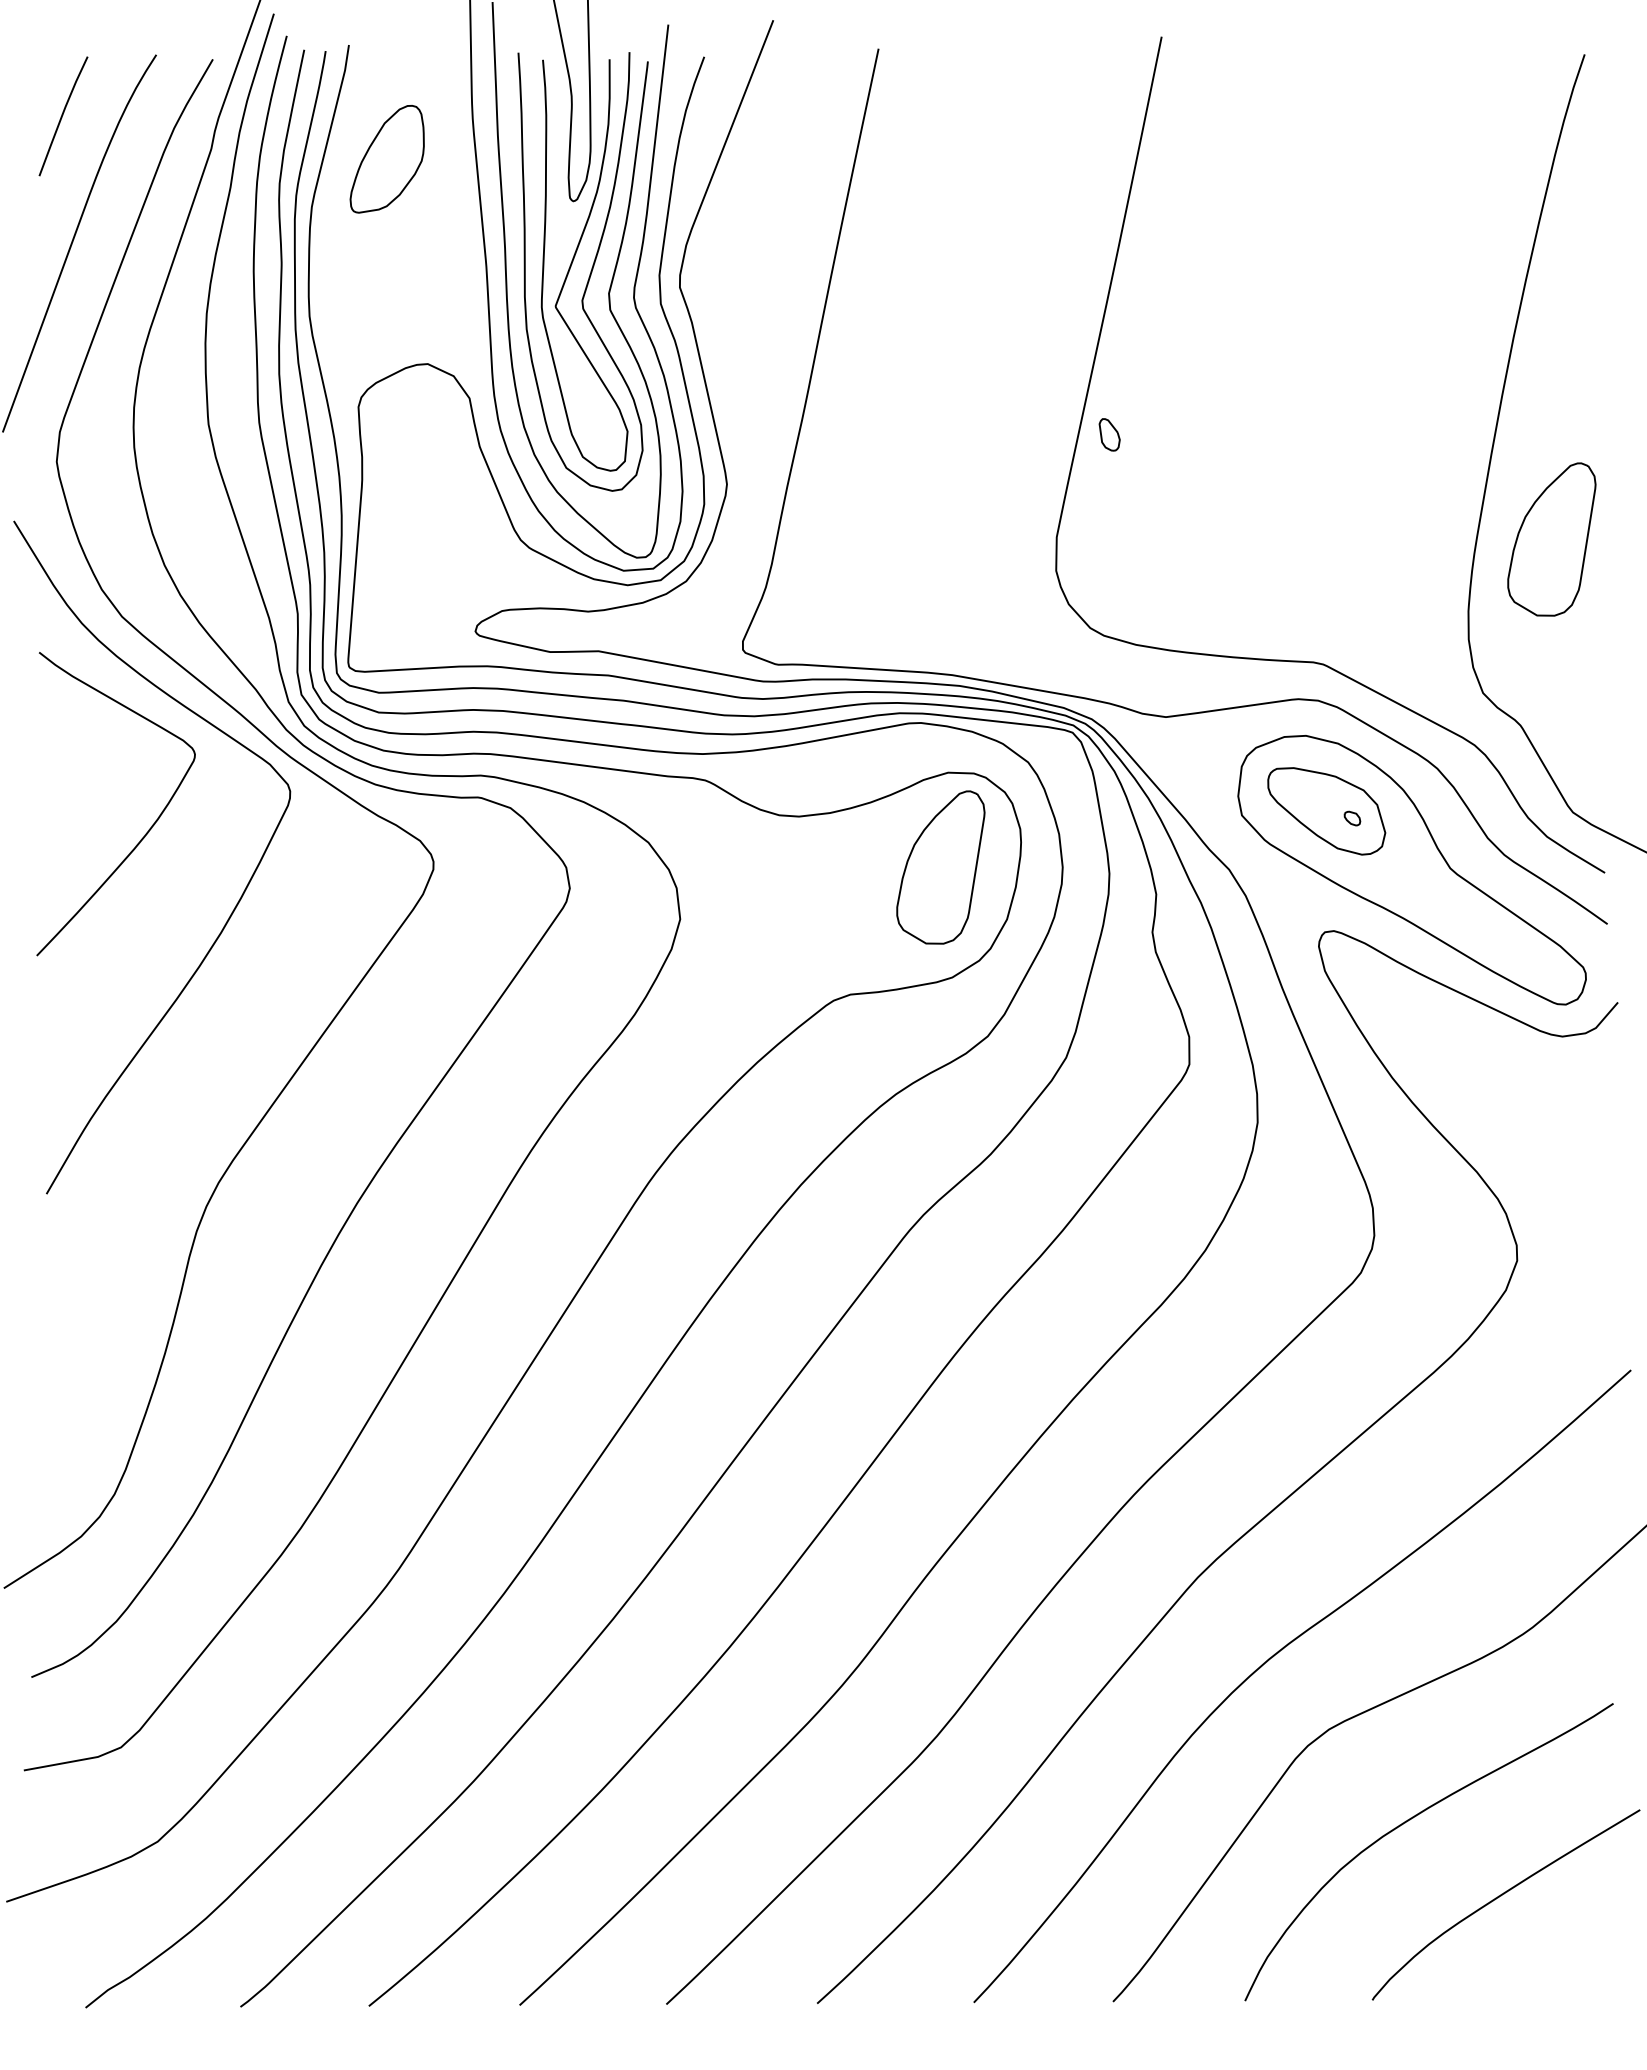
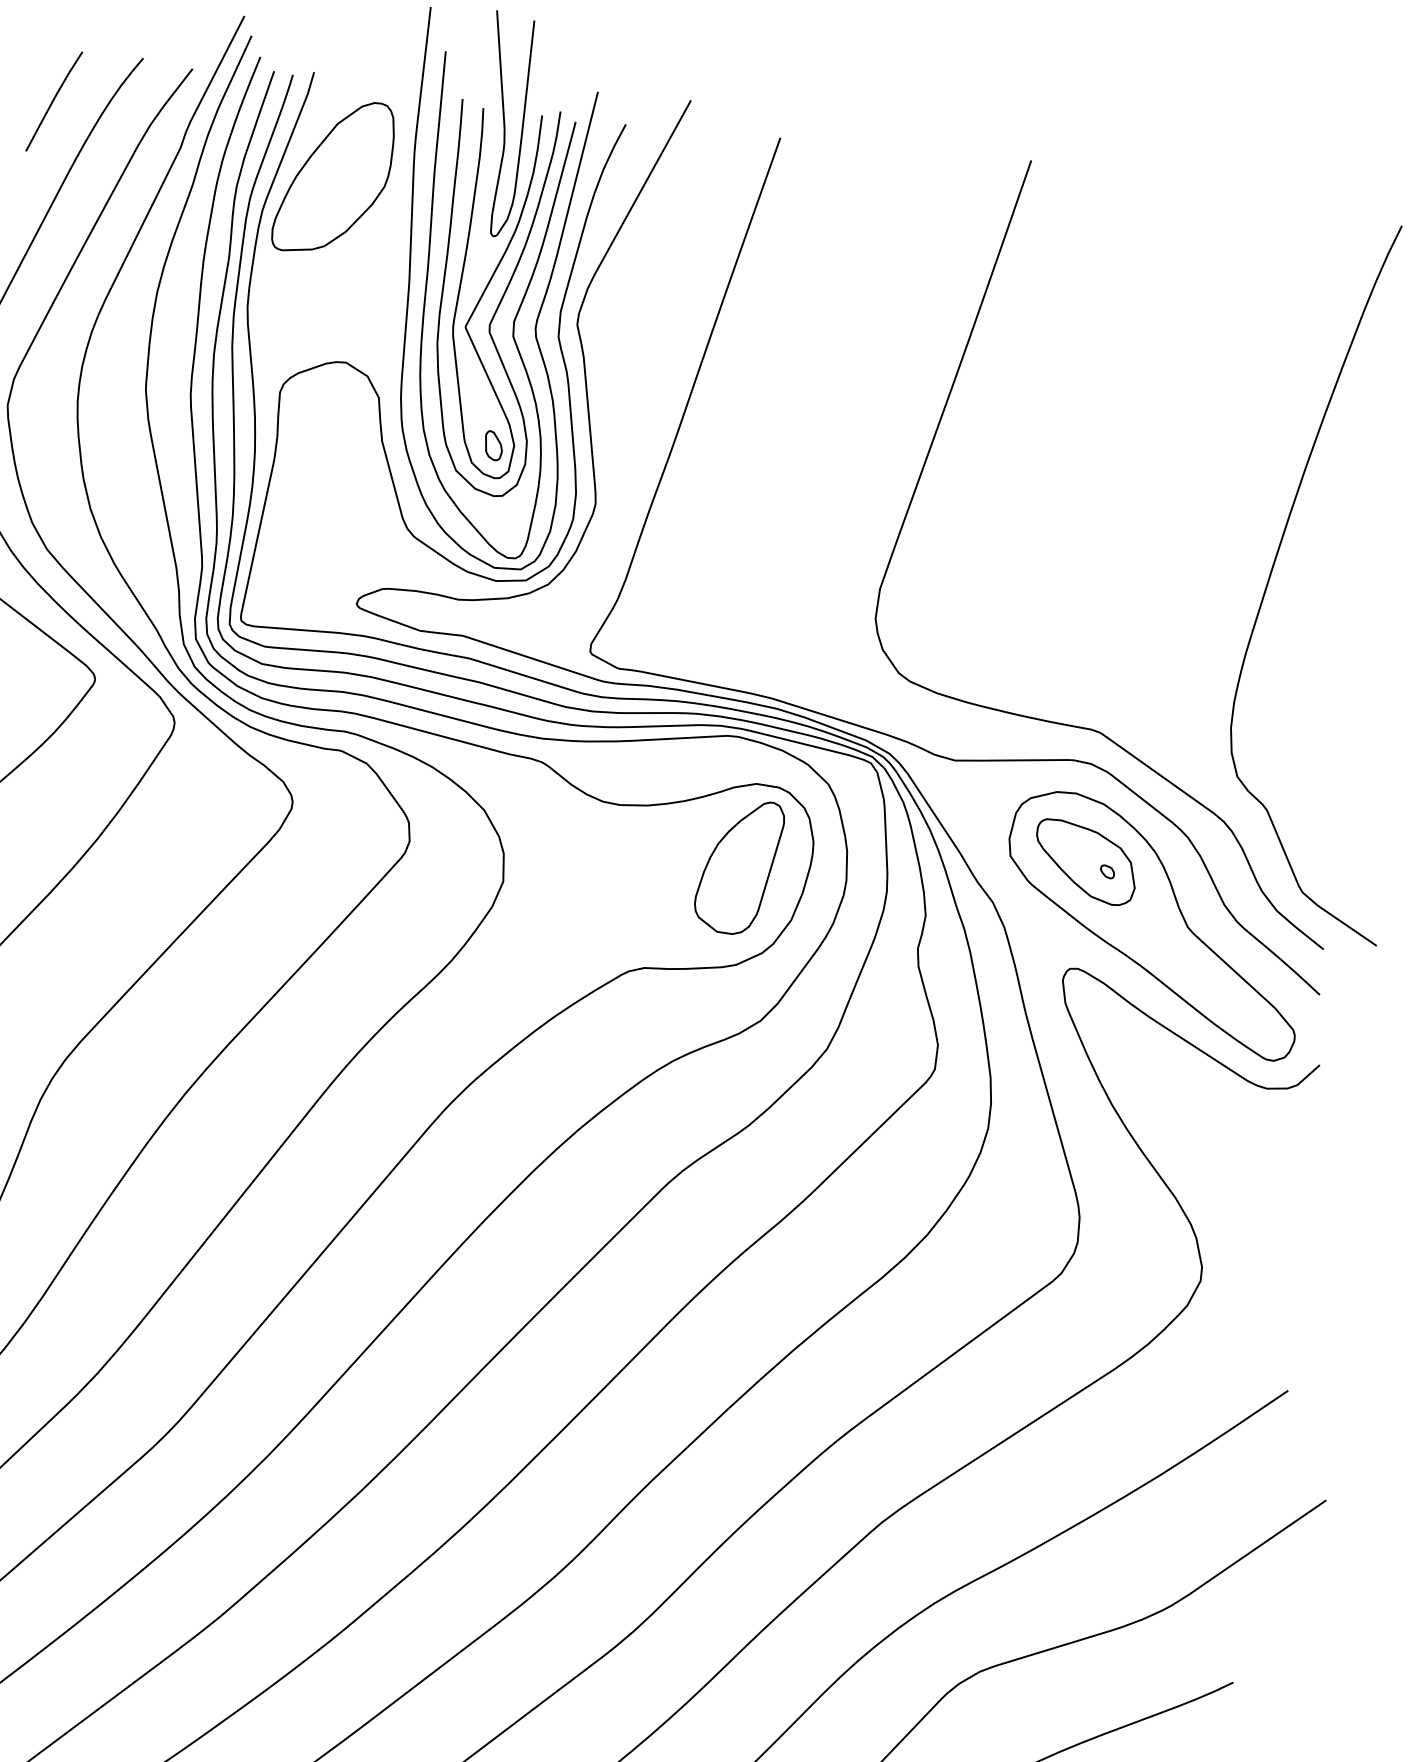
part: (387, 159) -> (334, 177), size x1.67
part: (1109, 434) -> (493, 445), moved
part: (1551, 539) -> (1315, 649), removed

